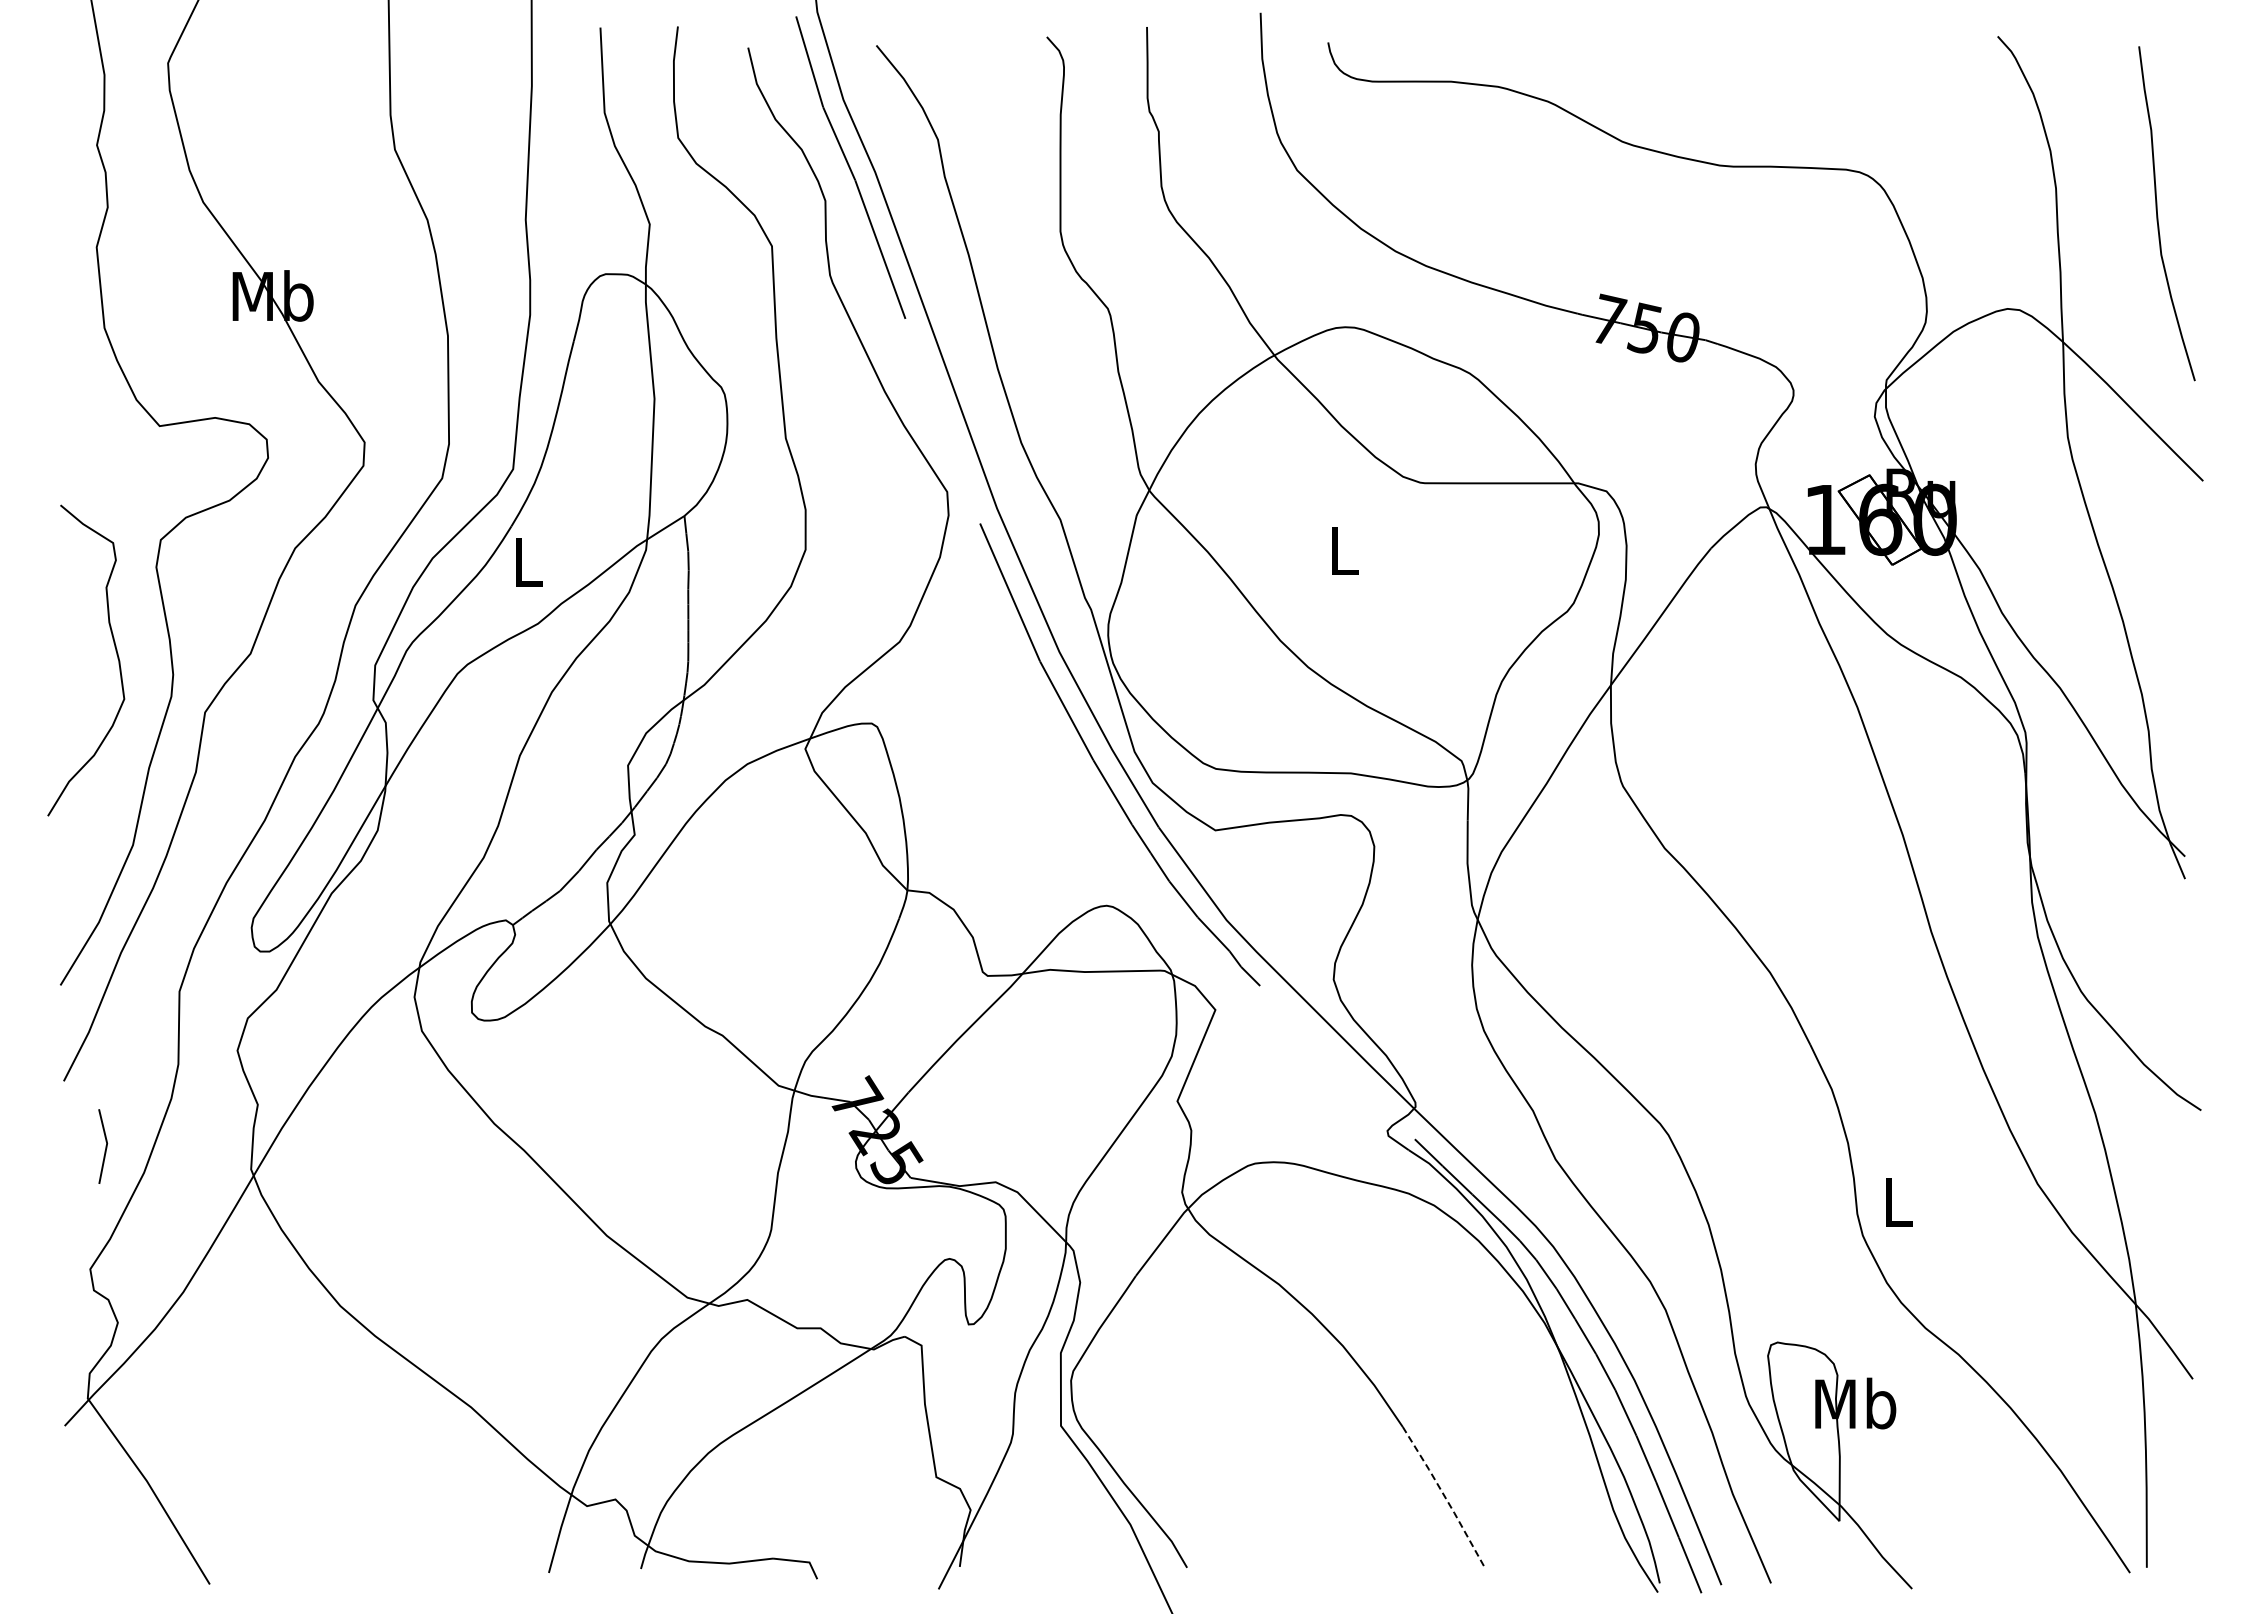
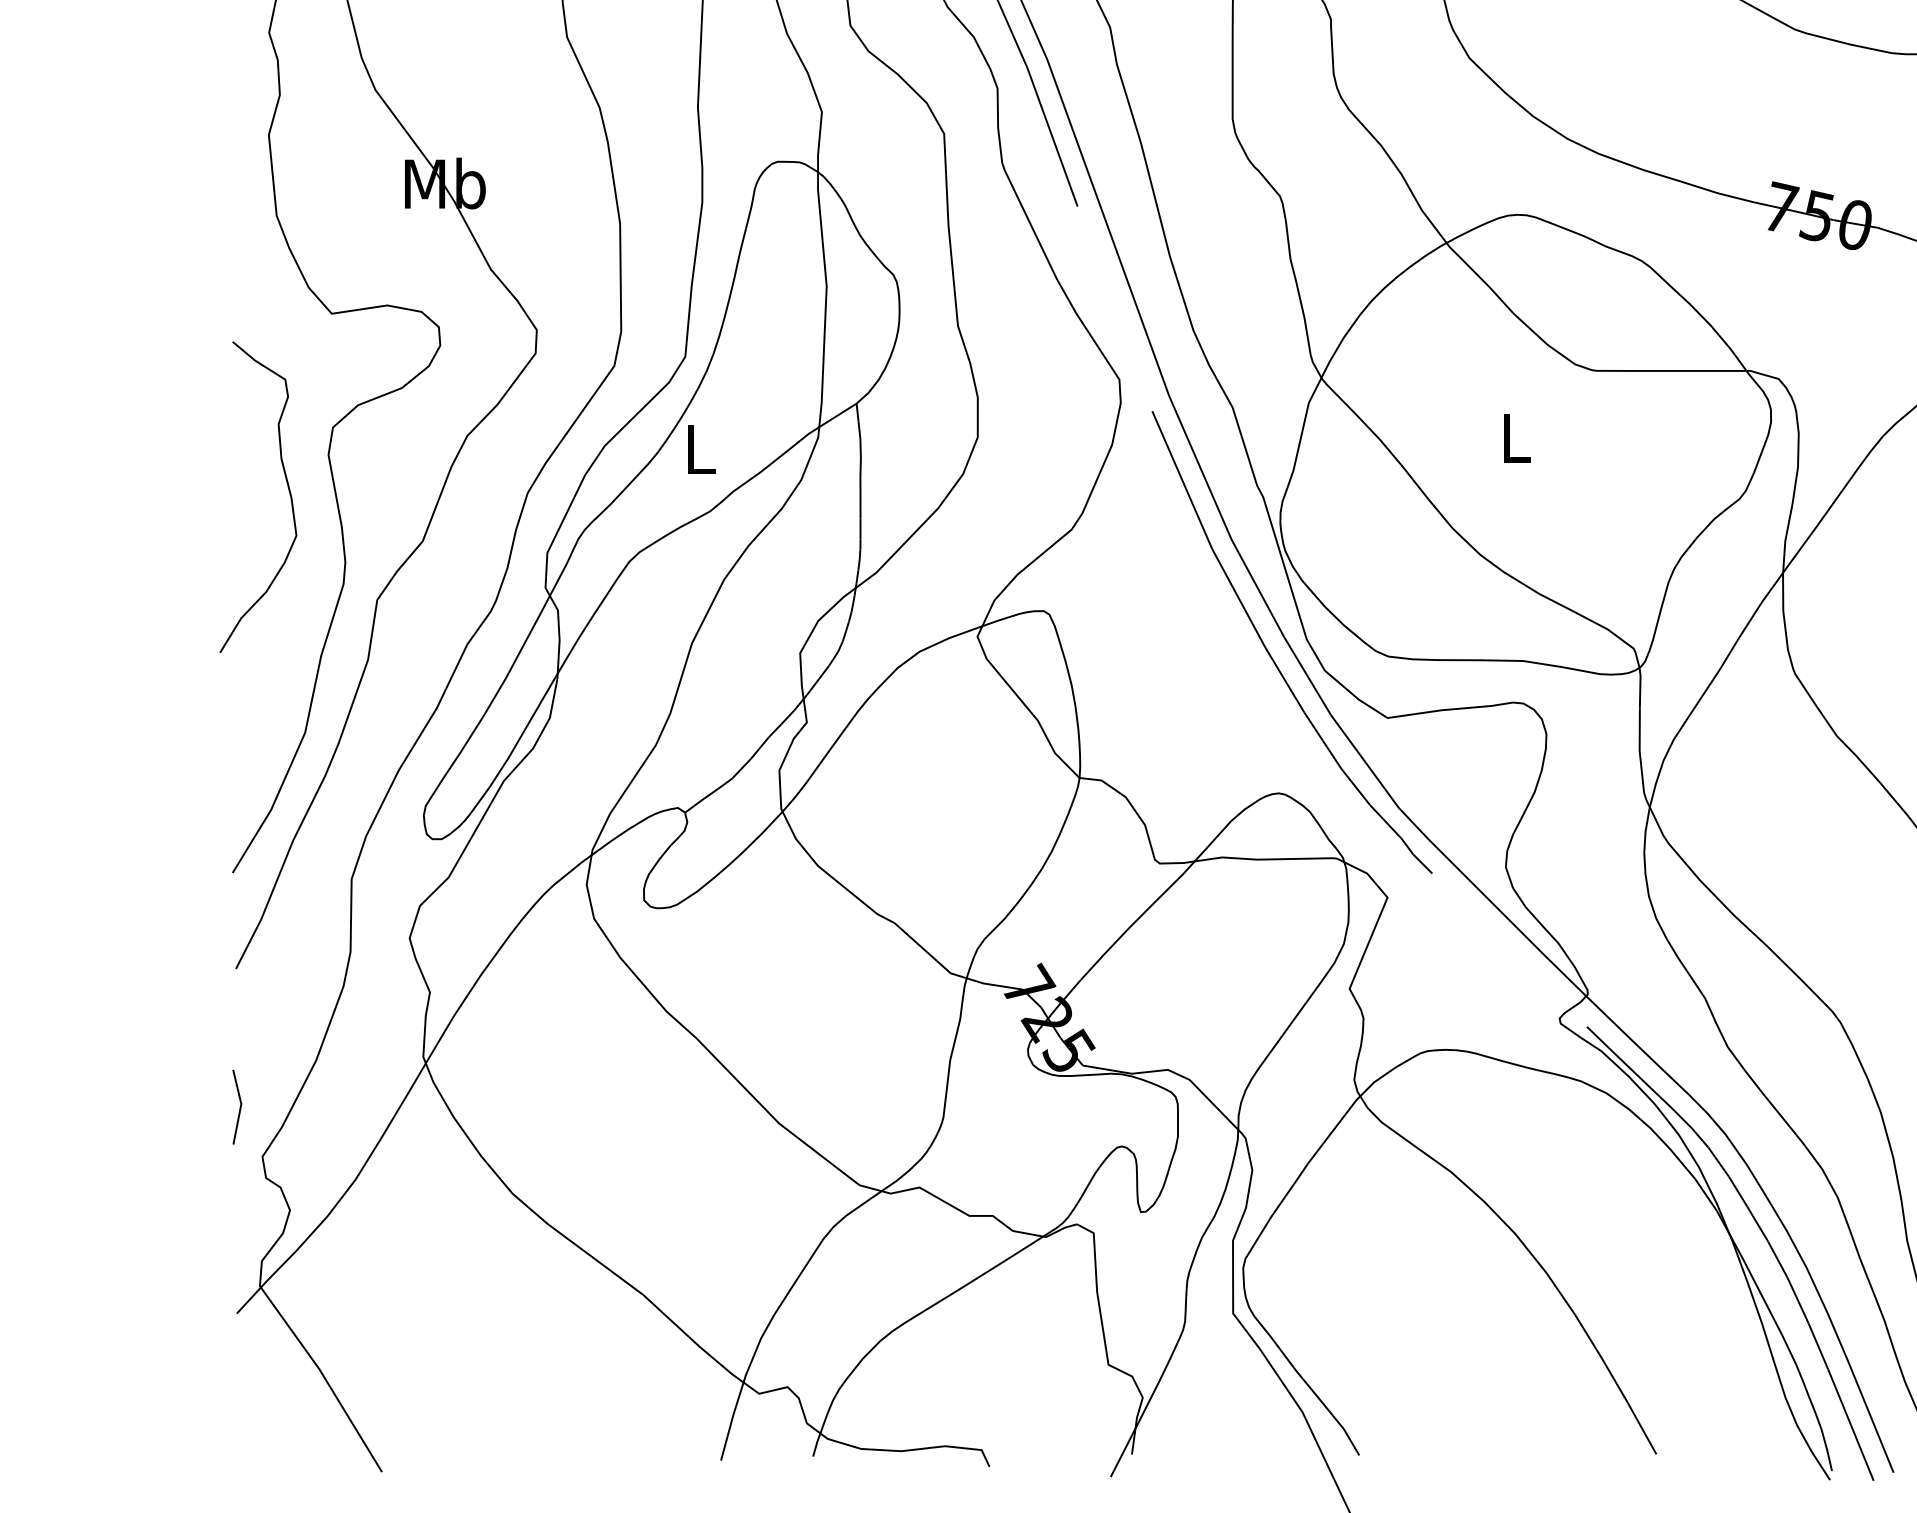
curve: (115, 651) -> (287, 488), moved
line: (105, 1146) -> (239, 1107), moved
line: (1444, 1496) -> (1616, 1384), dashed -> solid

